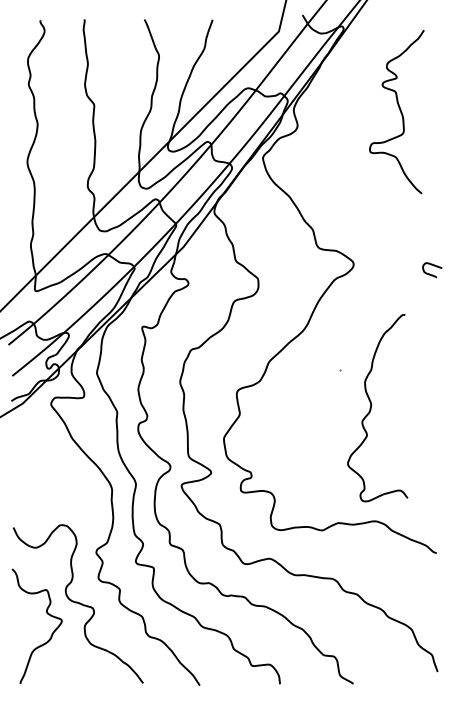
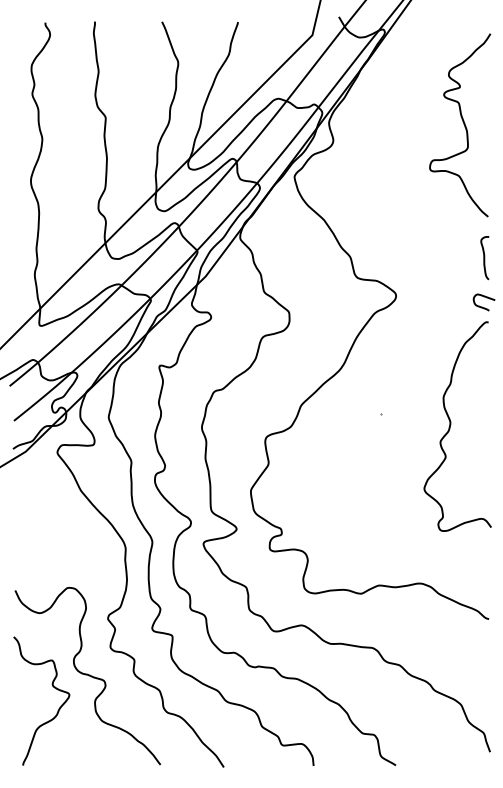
curve: (399, 110) -> (463, 123), moved
curve: (432, 230) -> (484, 257), added
curve: (372, 405) -> (451, 423), moved

